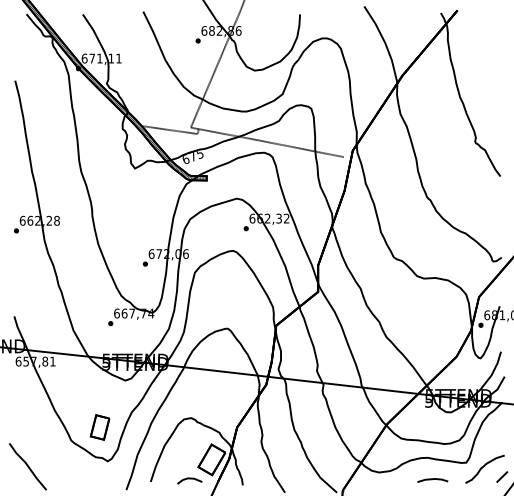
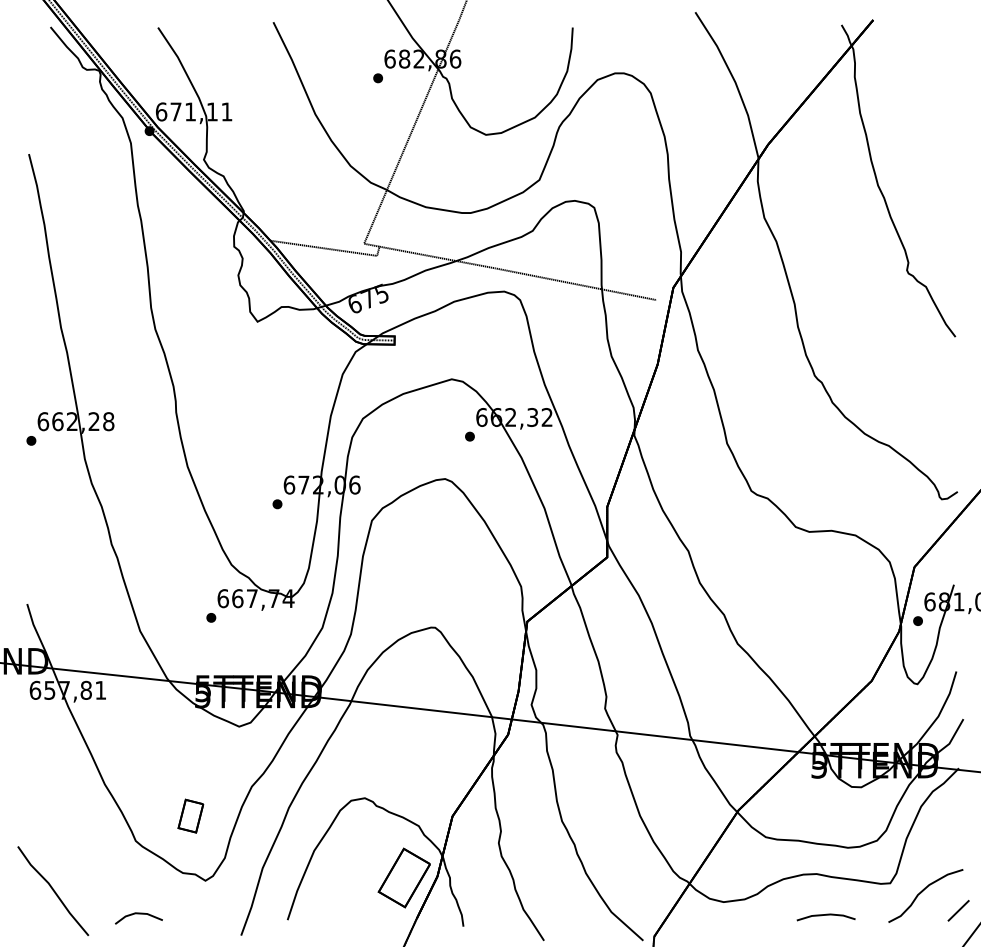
part: (99, 427) -> (189, 816), size x0.7
part: (189, 480) -> (138, 917), moved

